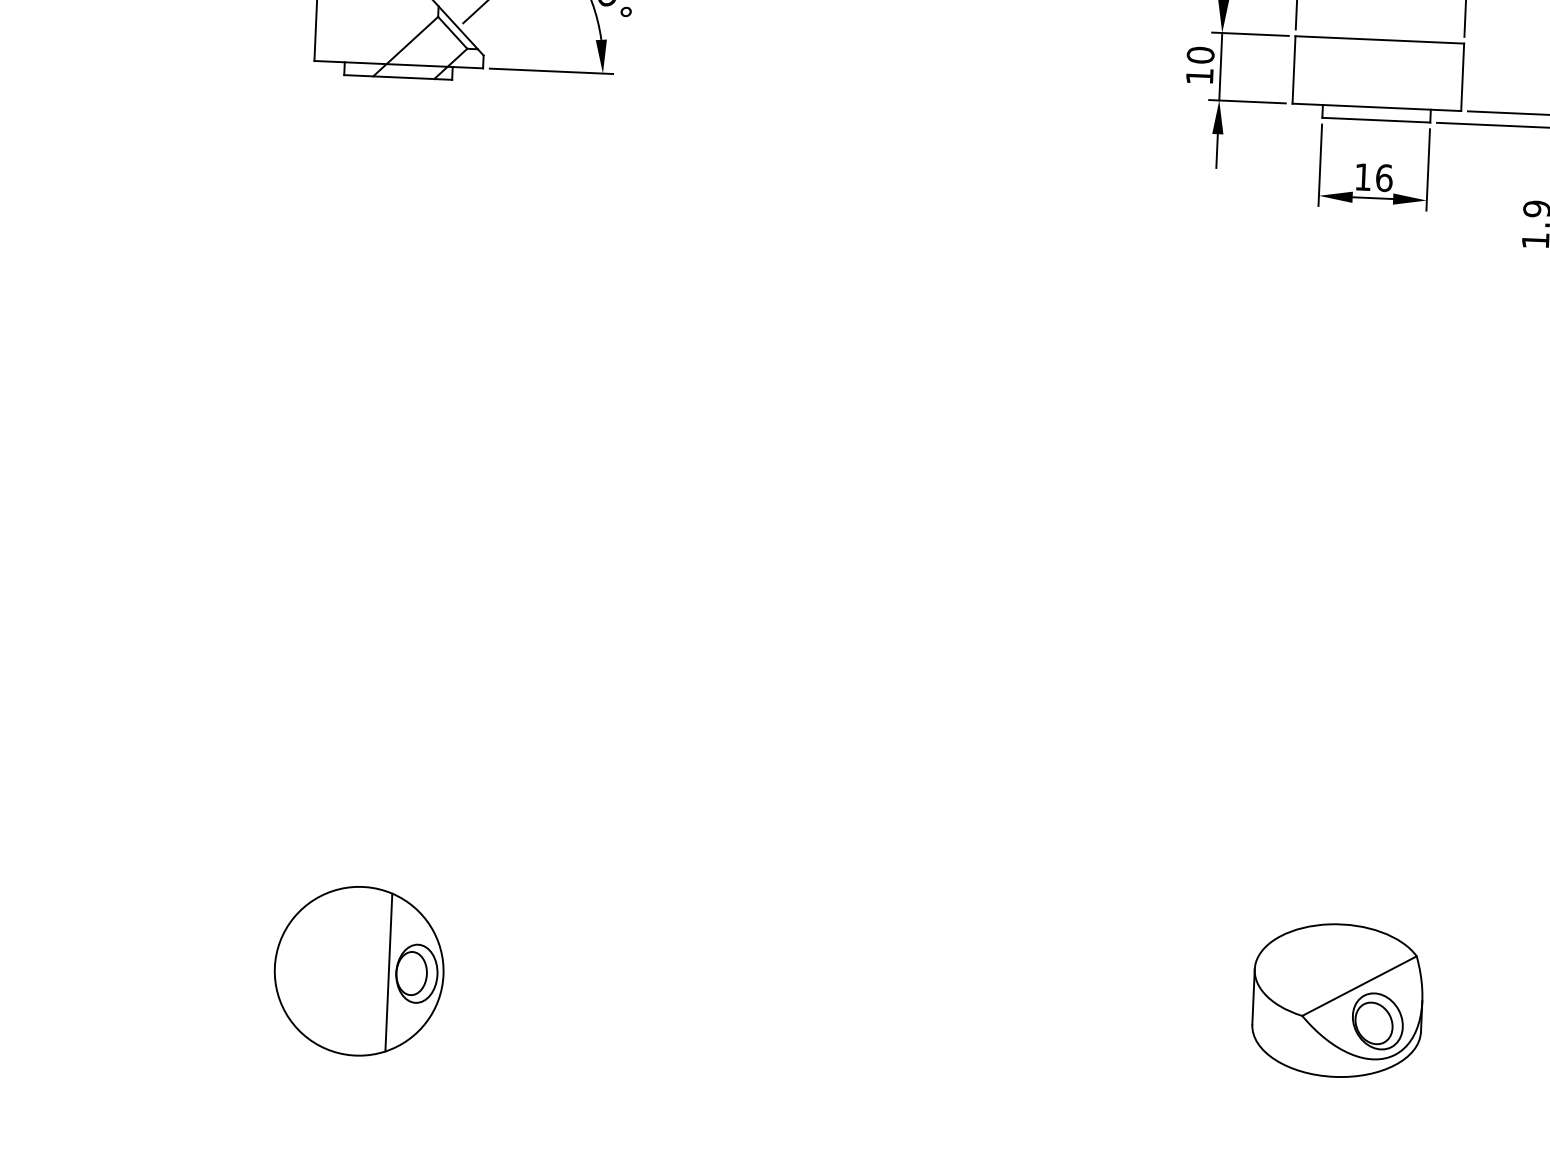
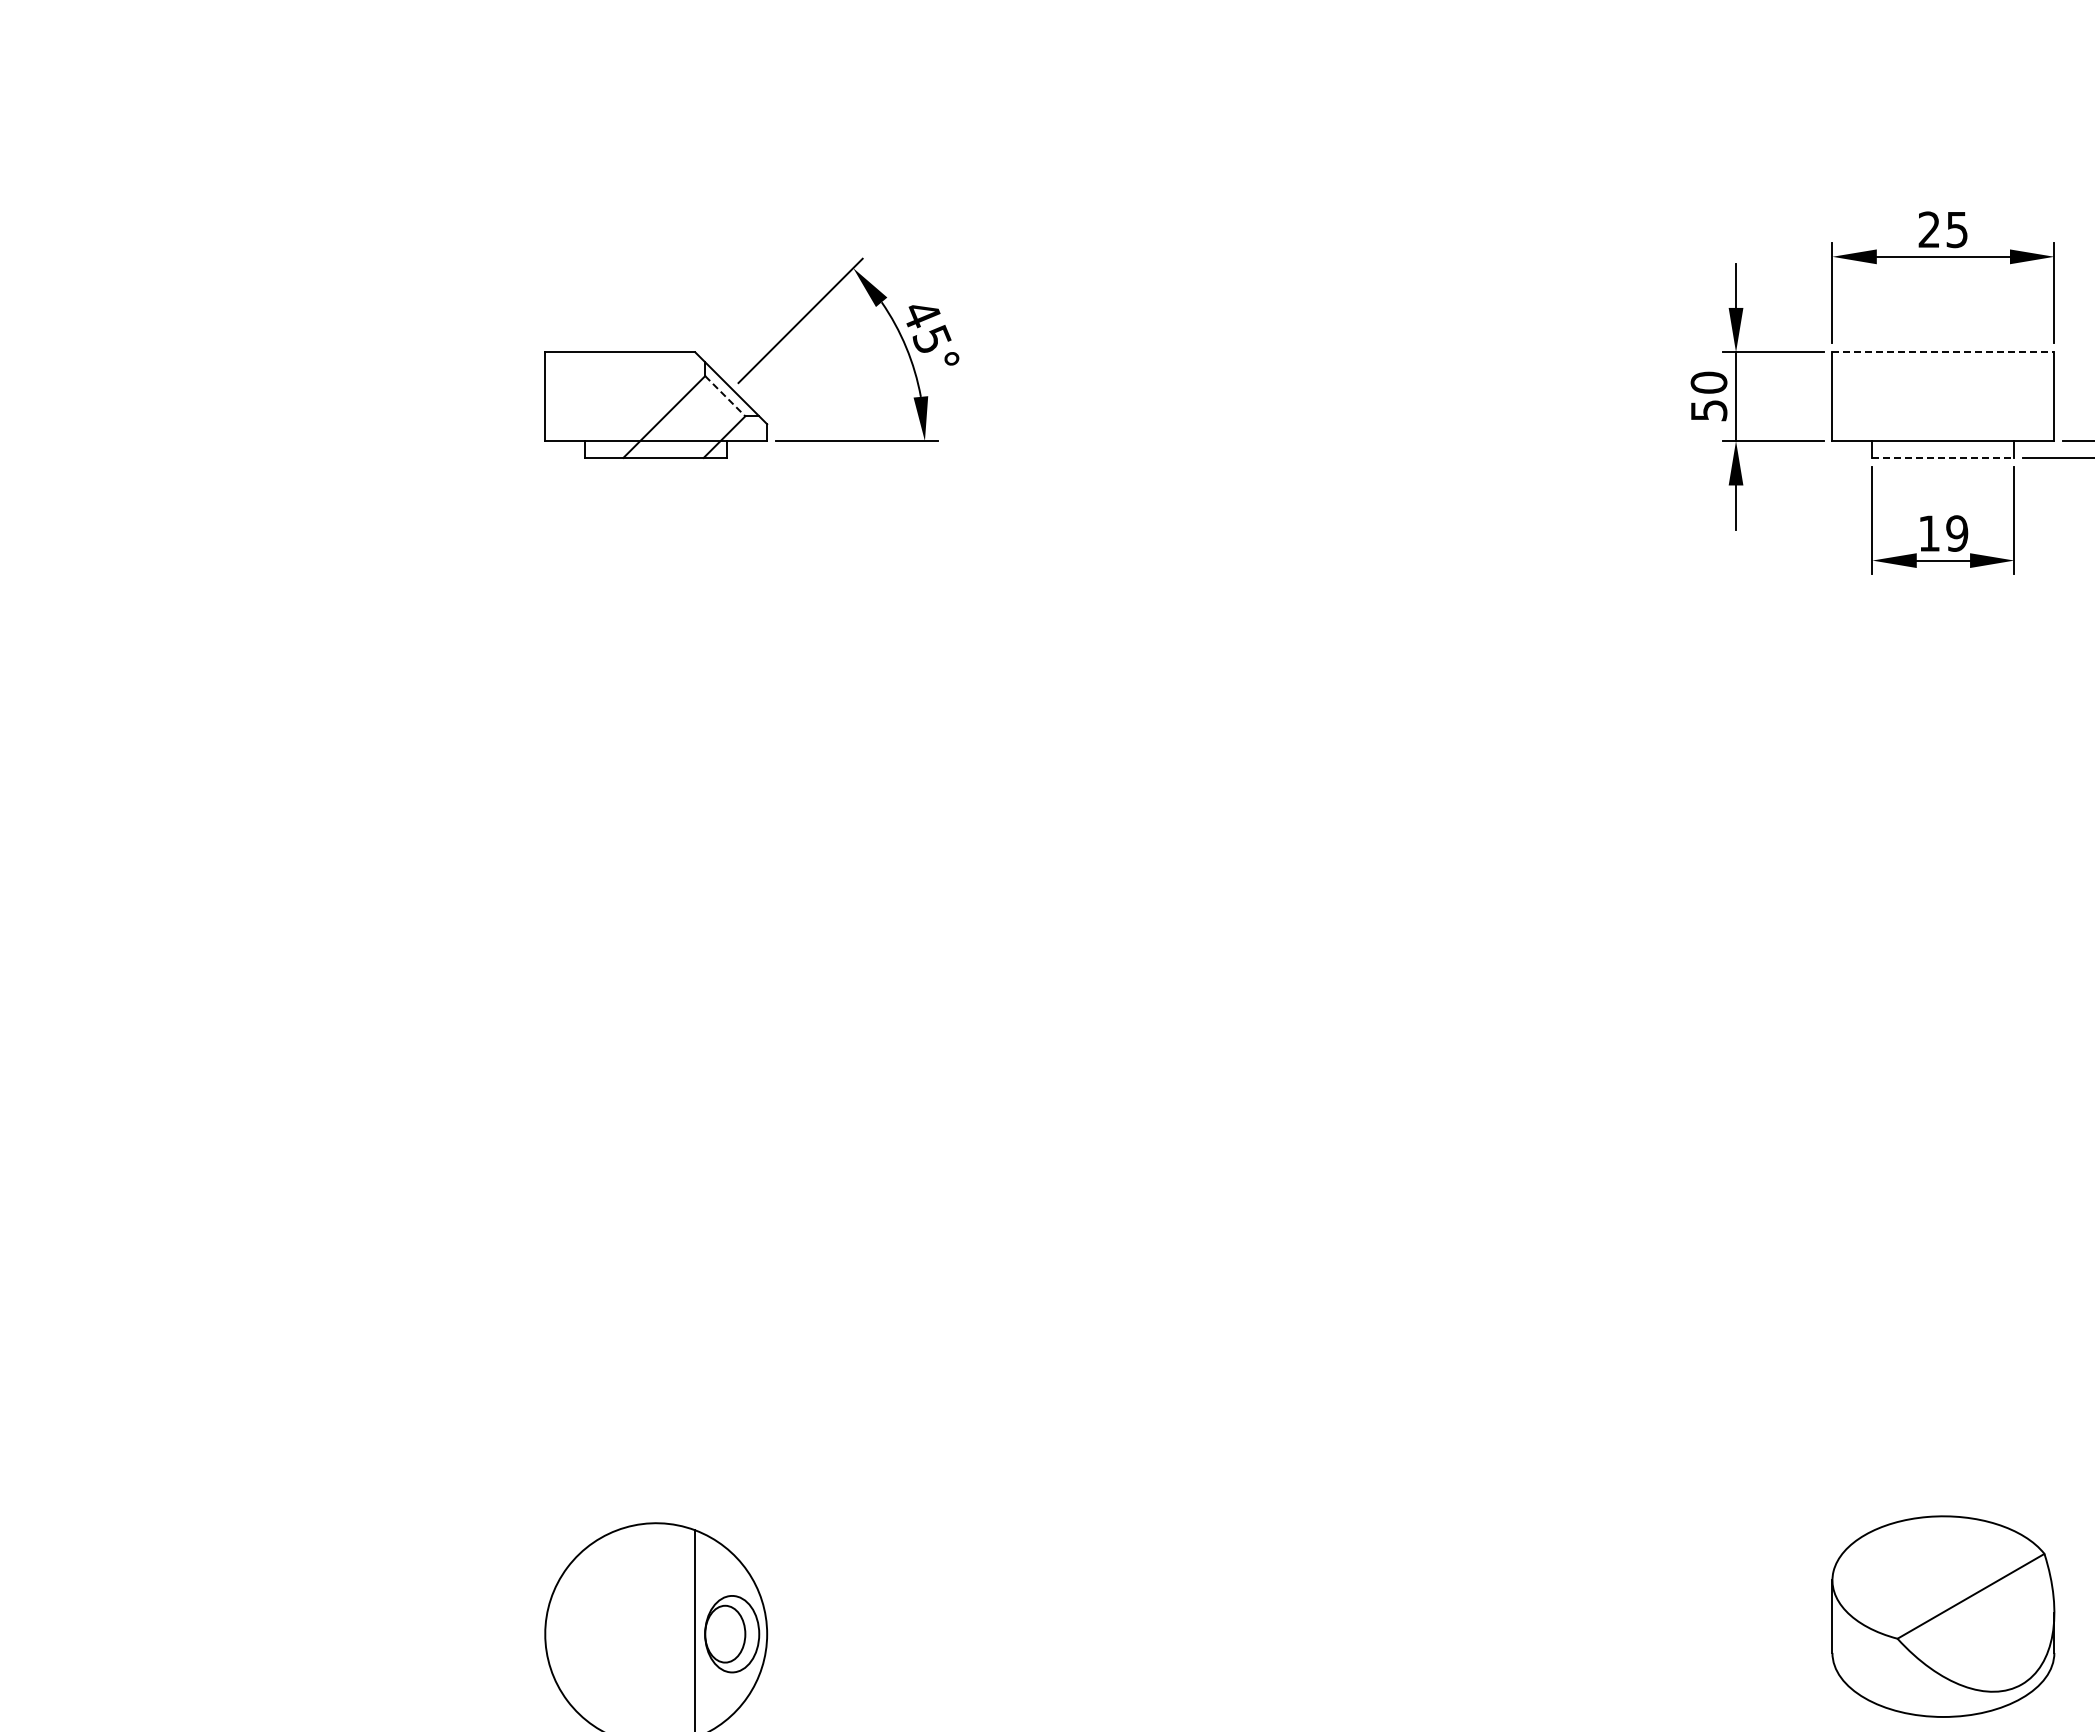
line: (452, 33) -> (725, 396), solid -> dashed
line: (1379, 40) -> (1943, 352), solid -> dashed
text: (1200, 76) -> (1709, 410), 10 -> 50
line: (1376, 119) -> (1943, 457), solid -> dashed
text: (1384, 178) -> (1957, 533), 16 -> 19
part: (1378, 1021) -> (1997, 1641), removed

